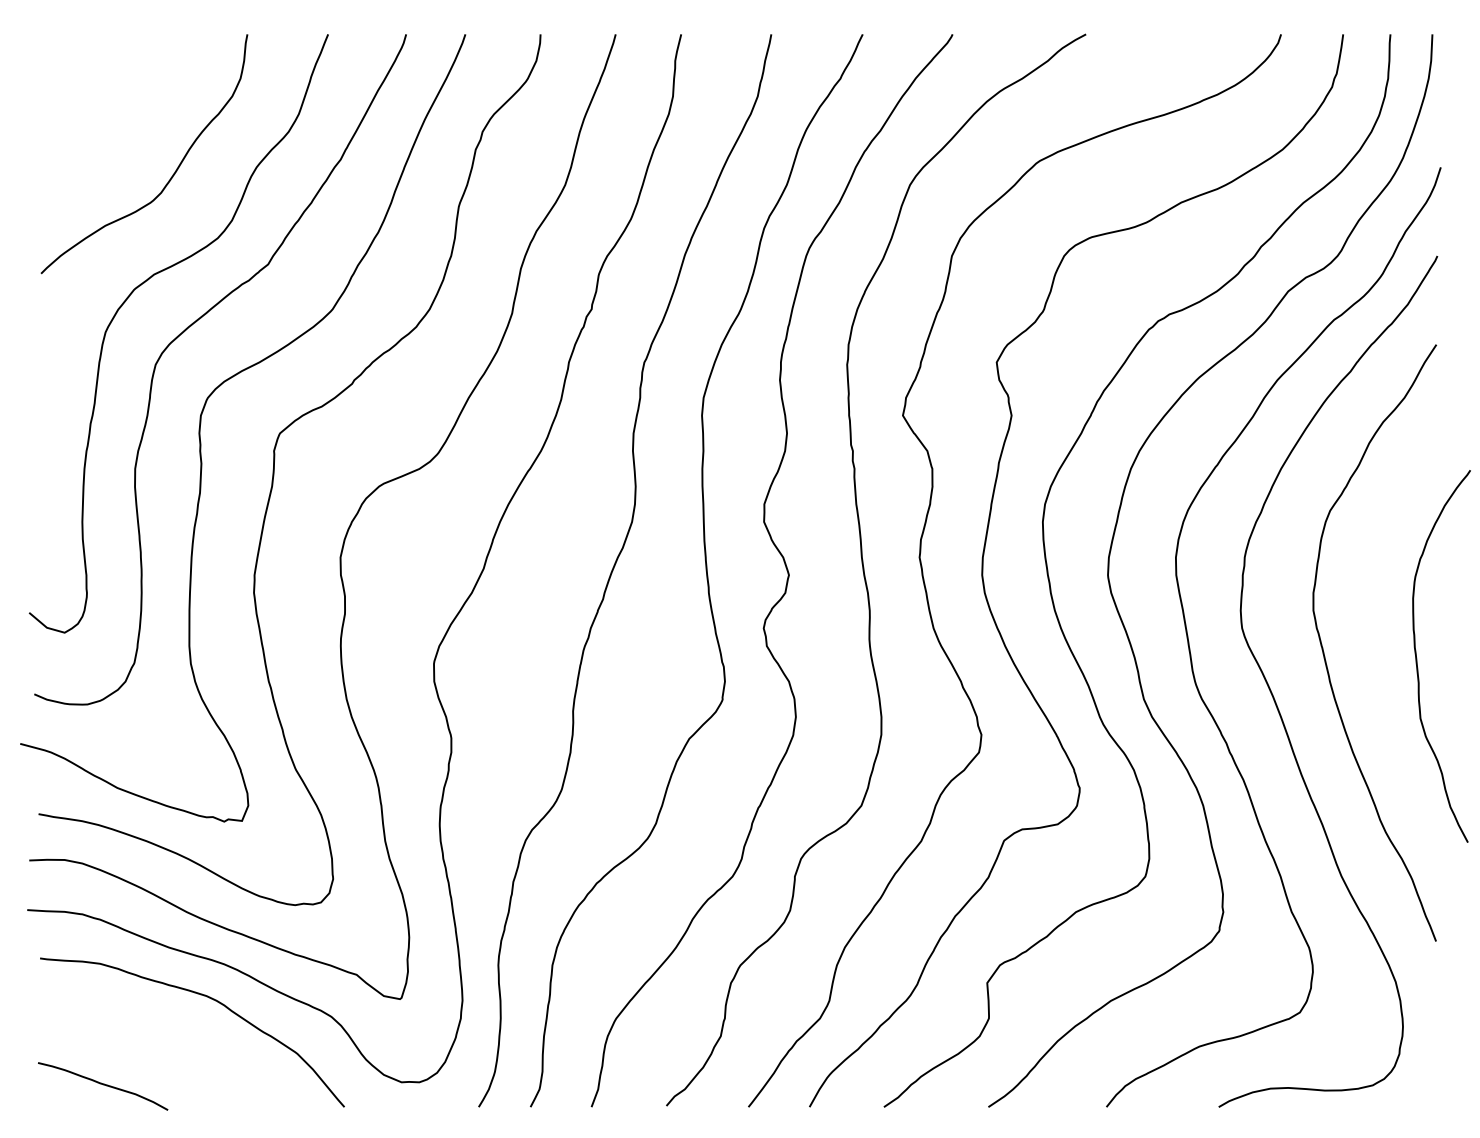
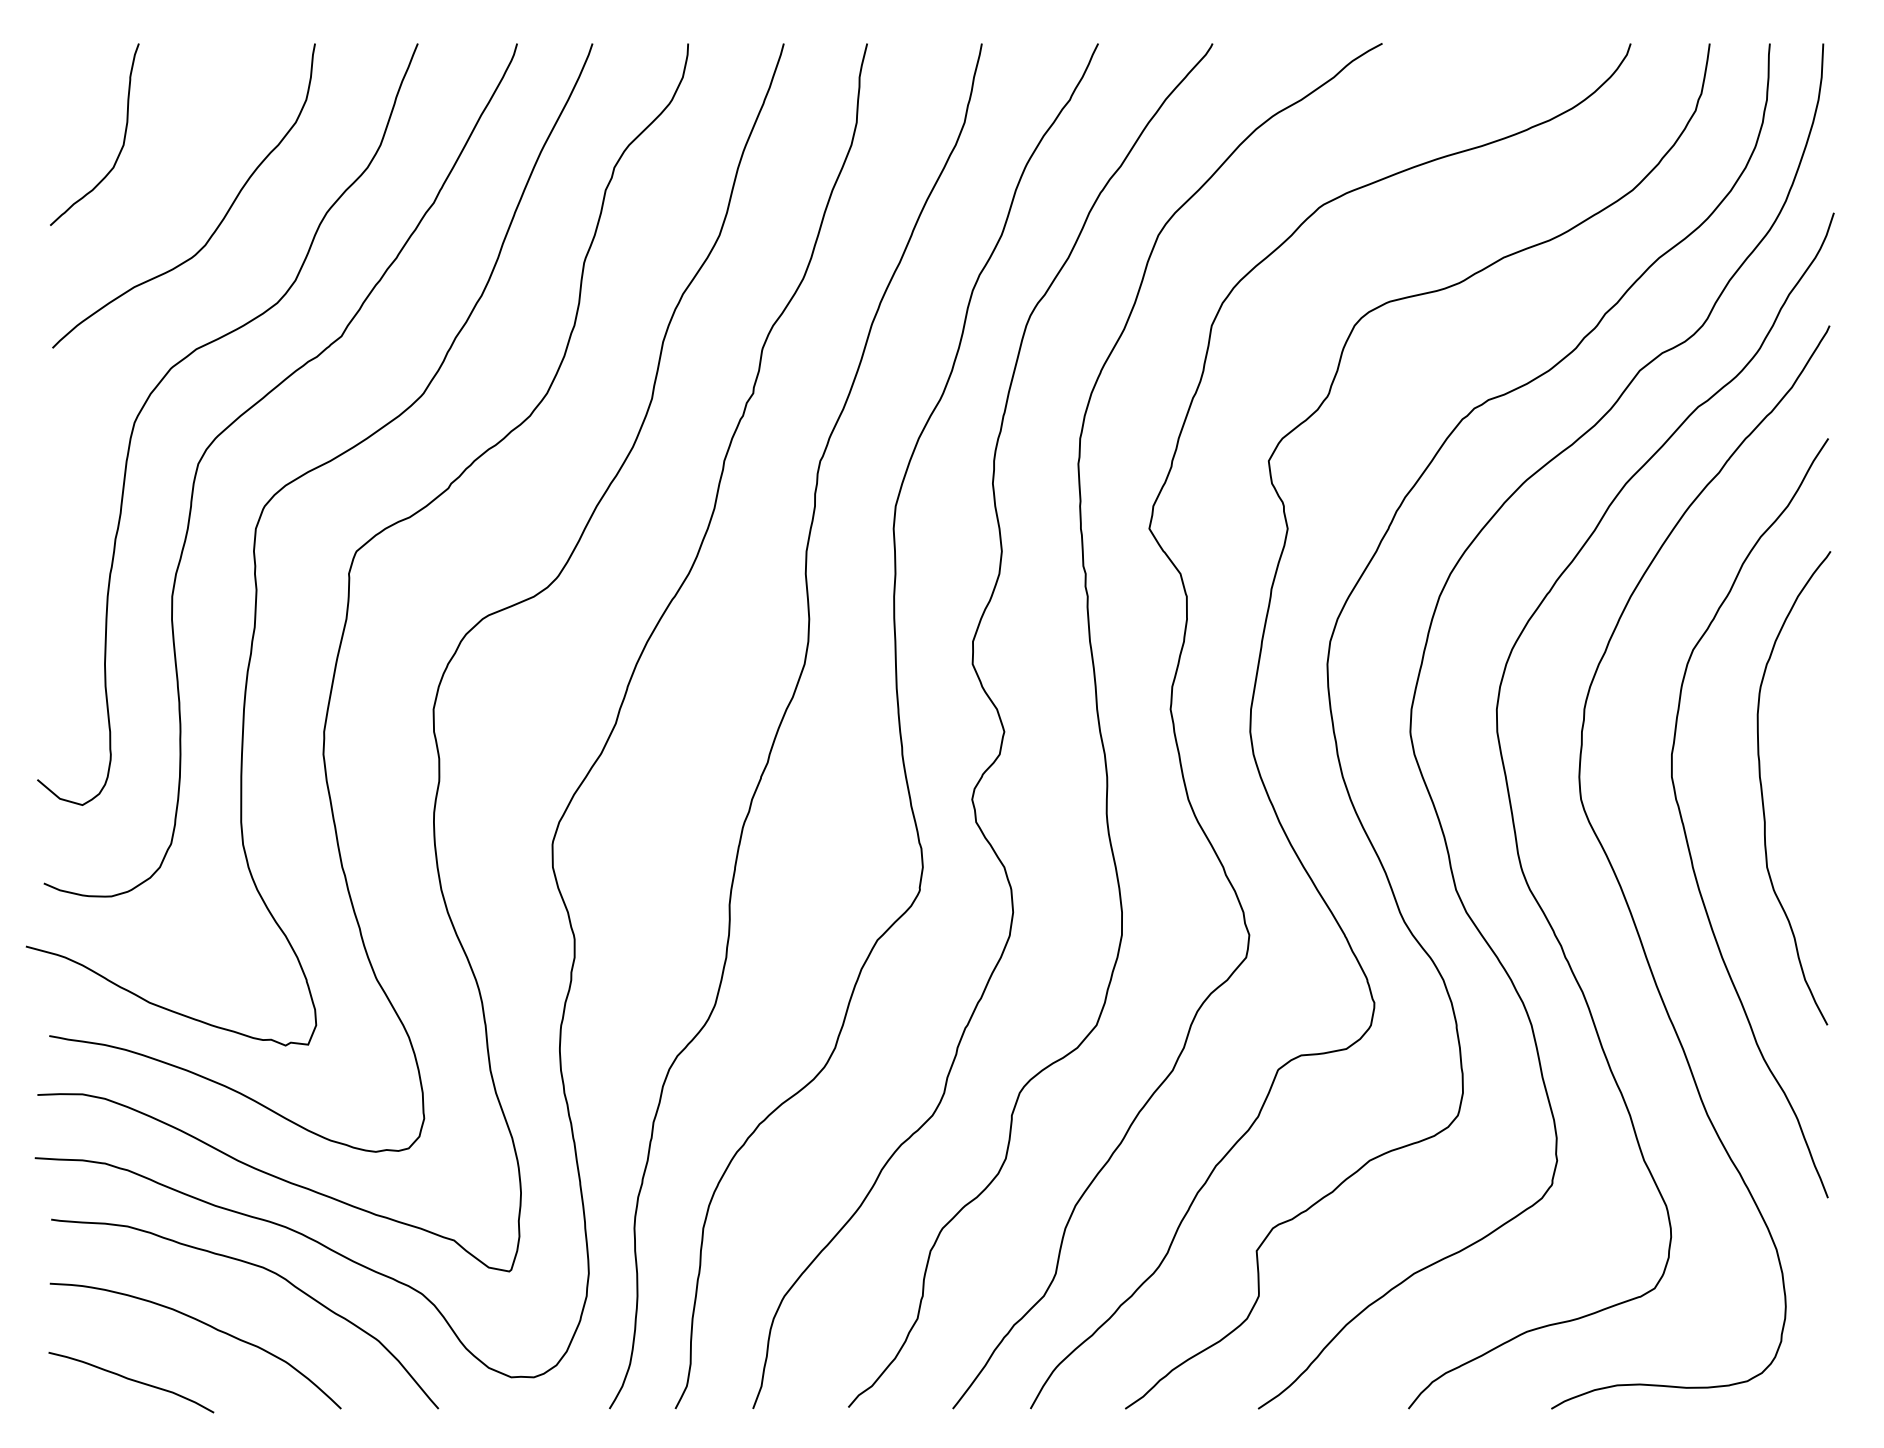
curve: (96, 108) -> (123, 138), added
curve: (1416, 656) -> (1762, 788), moved
curve: (162, 1041) -> (206, 1325), added

